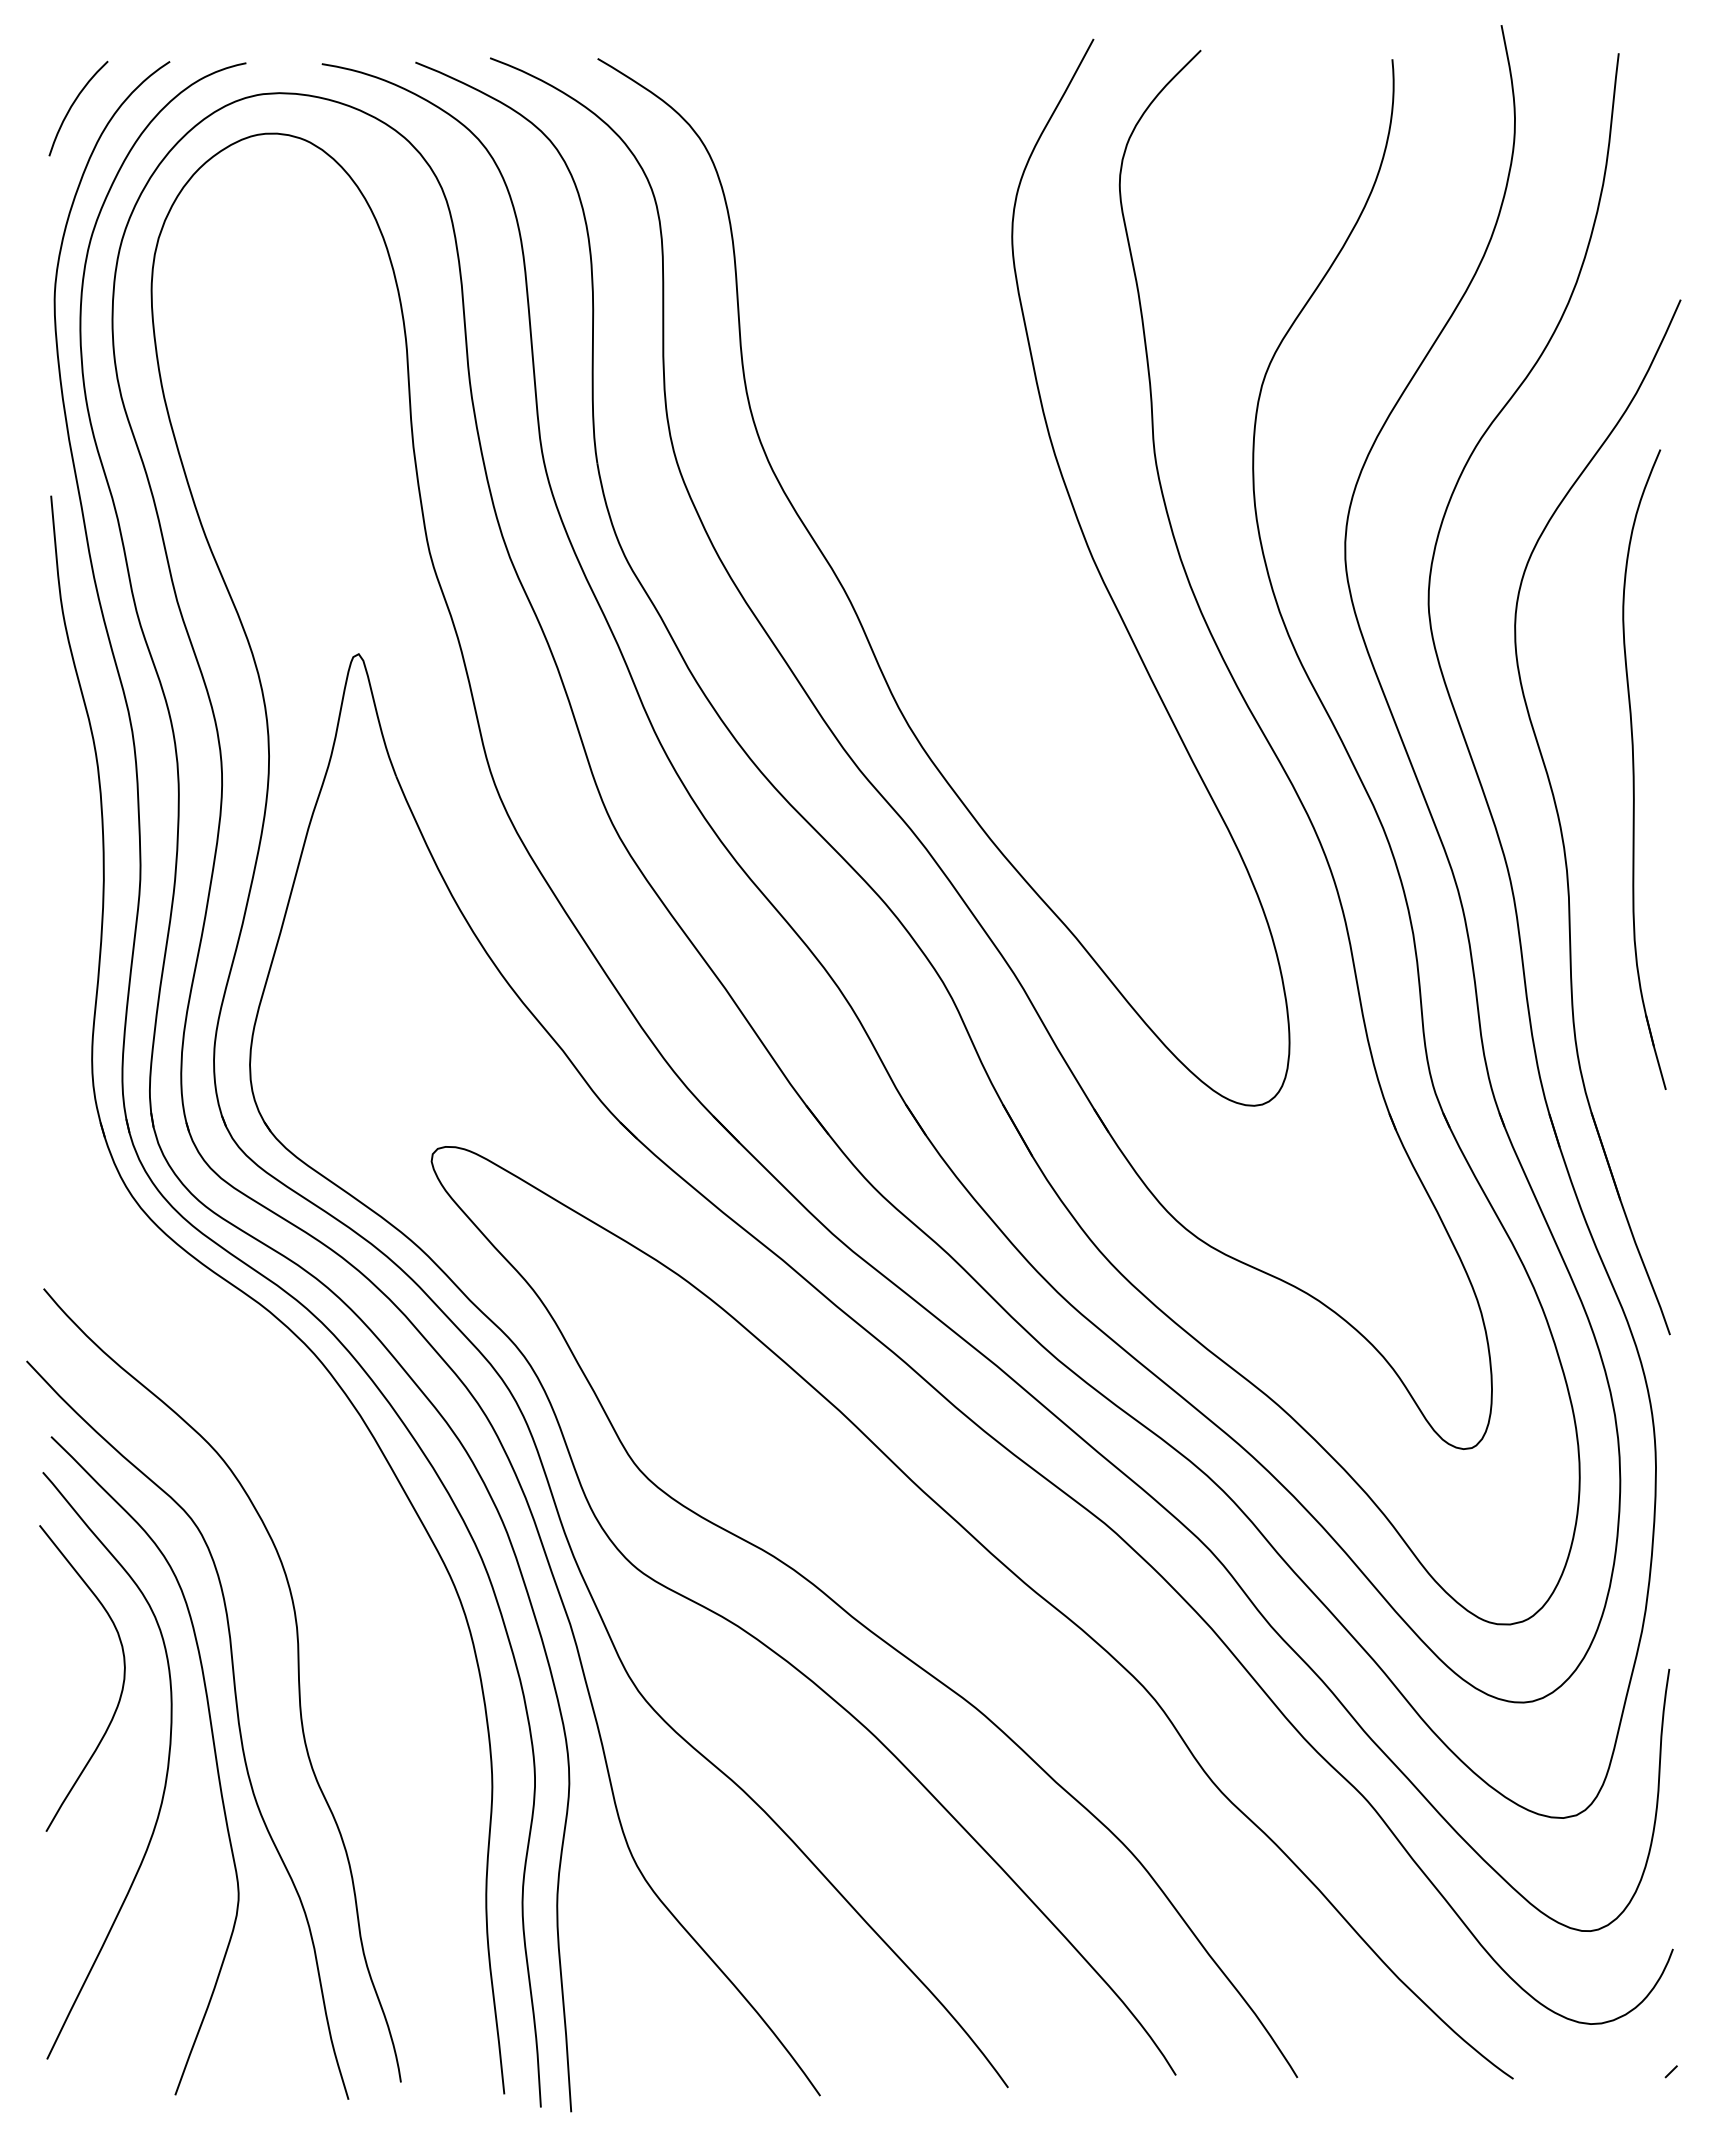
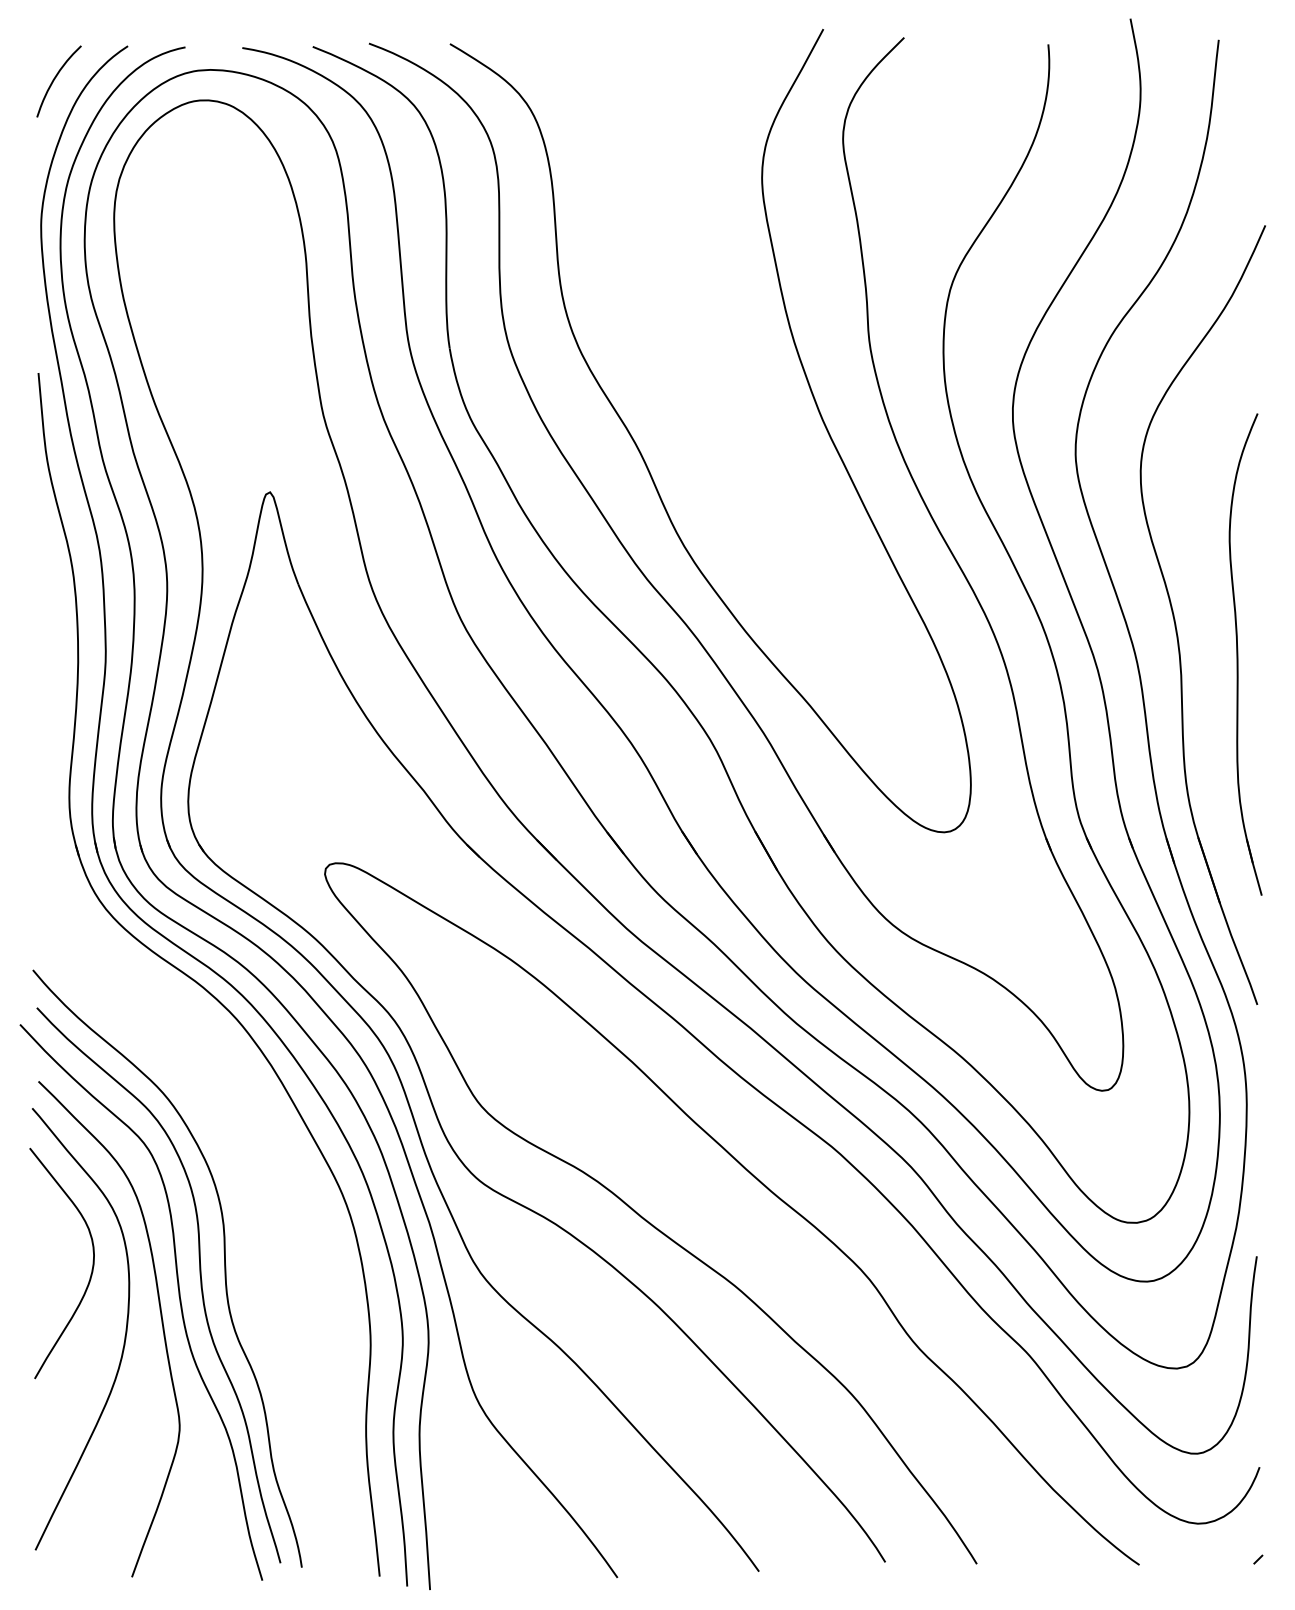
part: (1634, 769) -> (1238, 654), moved
curve: (266, 1707) -> (200, 1285), added

